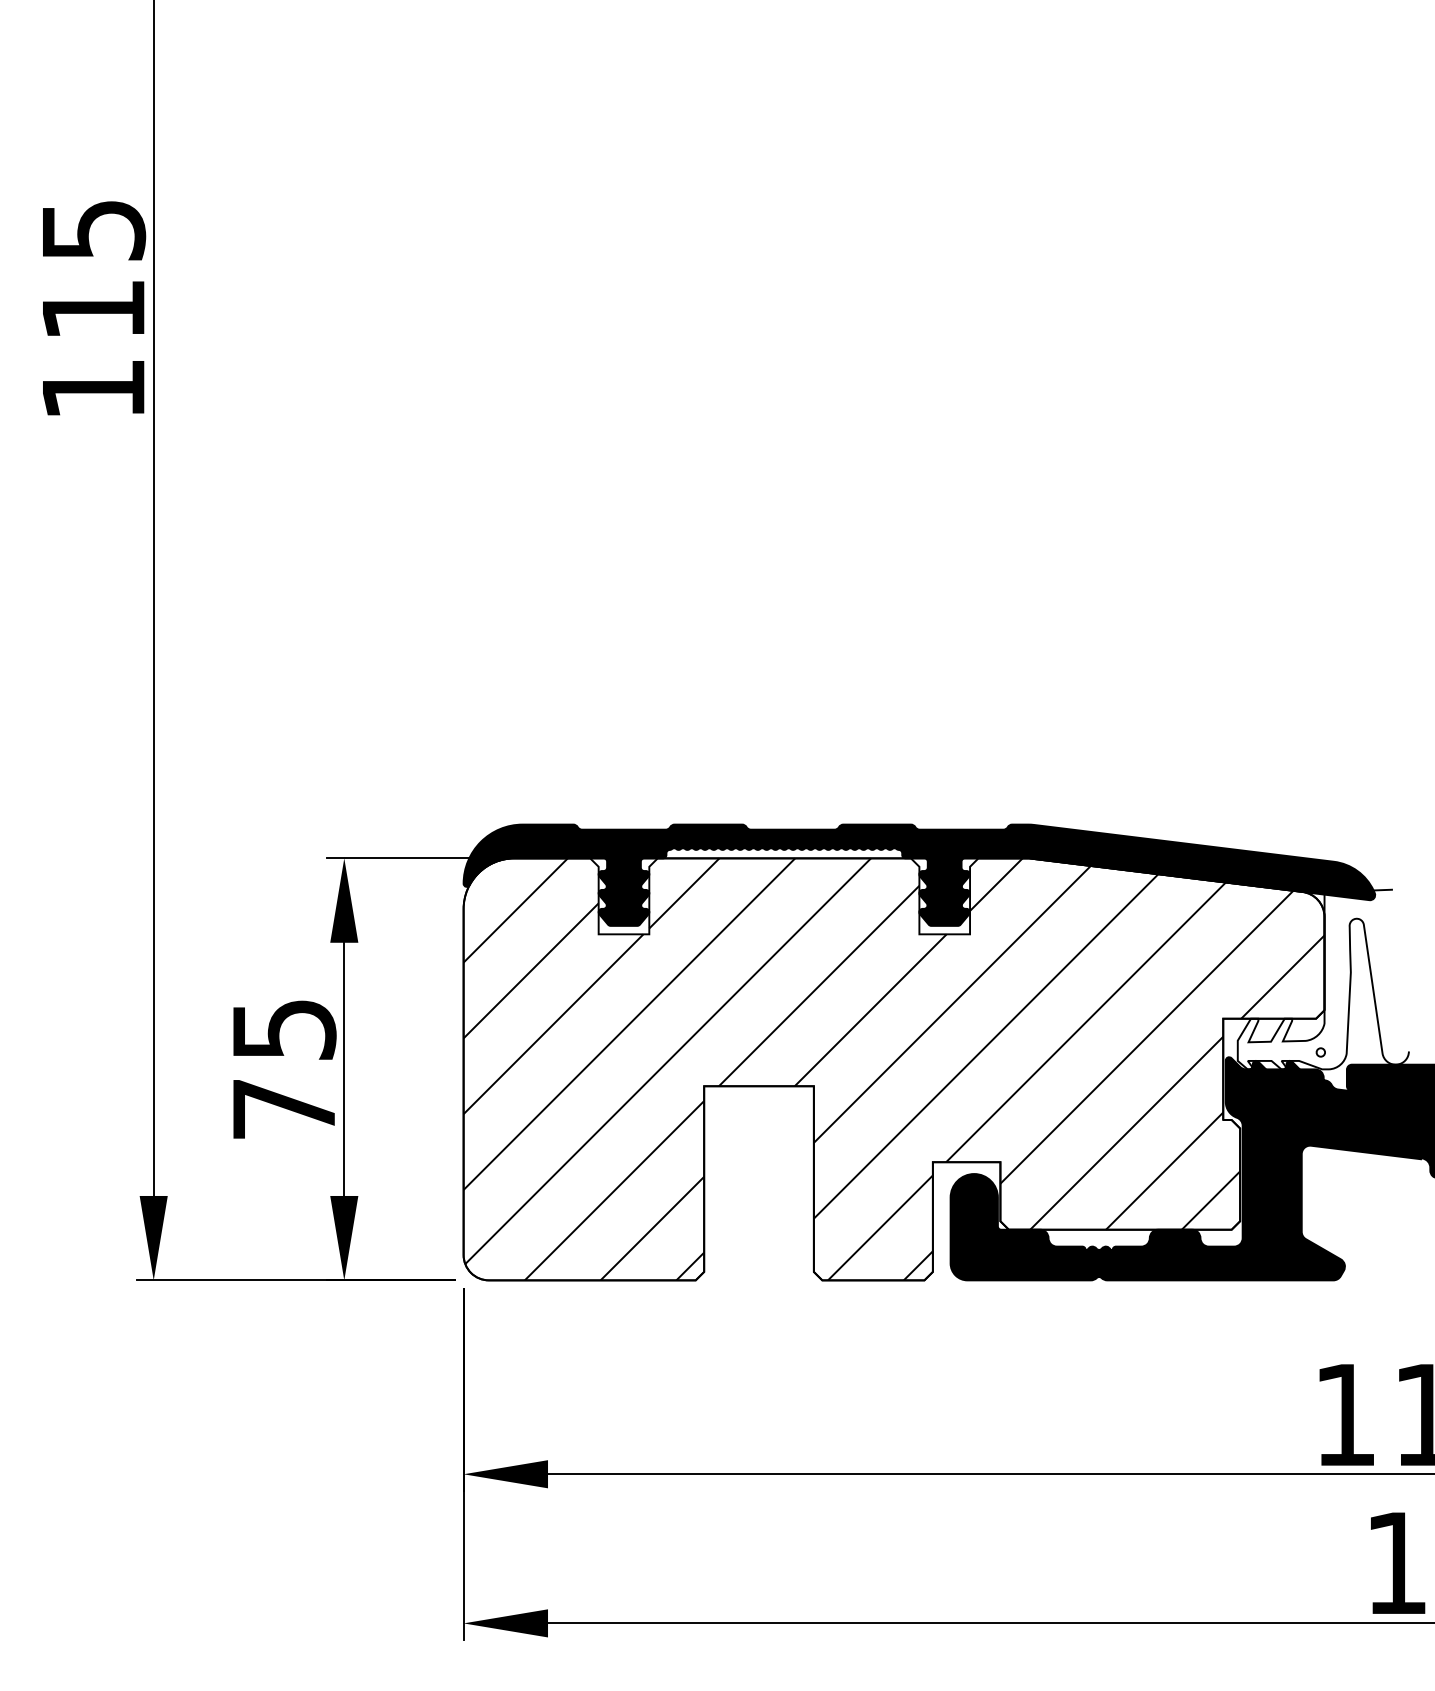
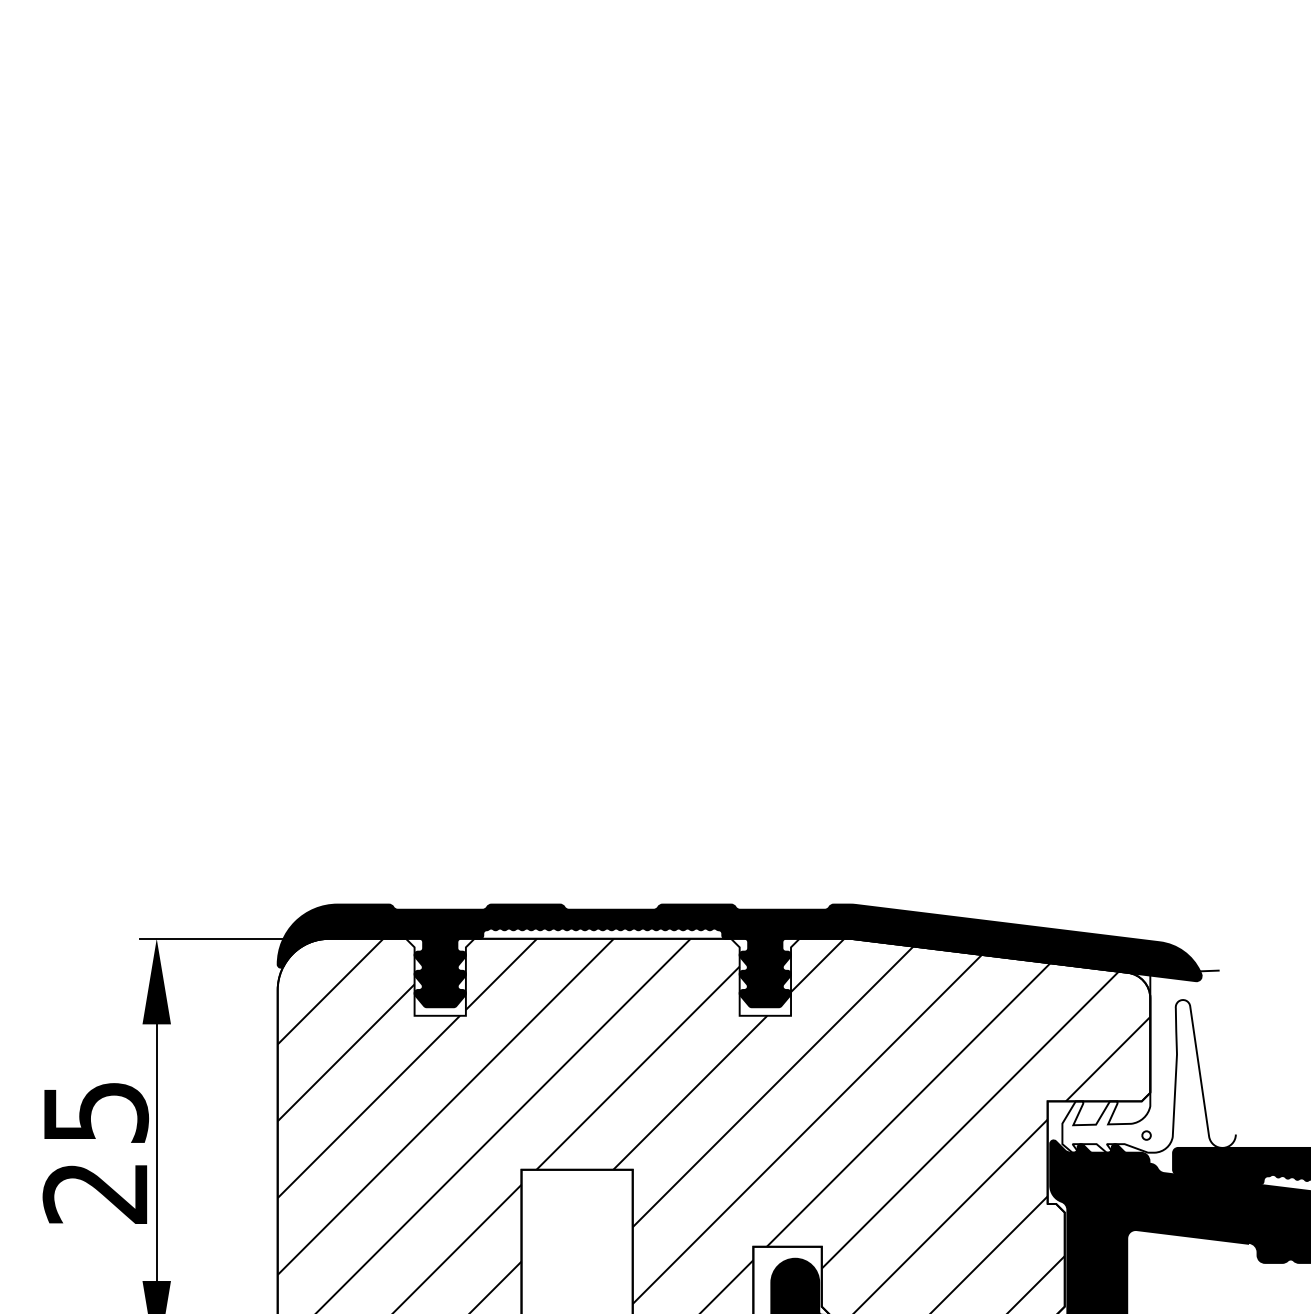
text: (282, 1109) -> (94, 1193), 75 -> 25

